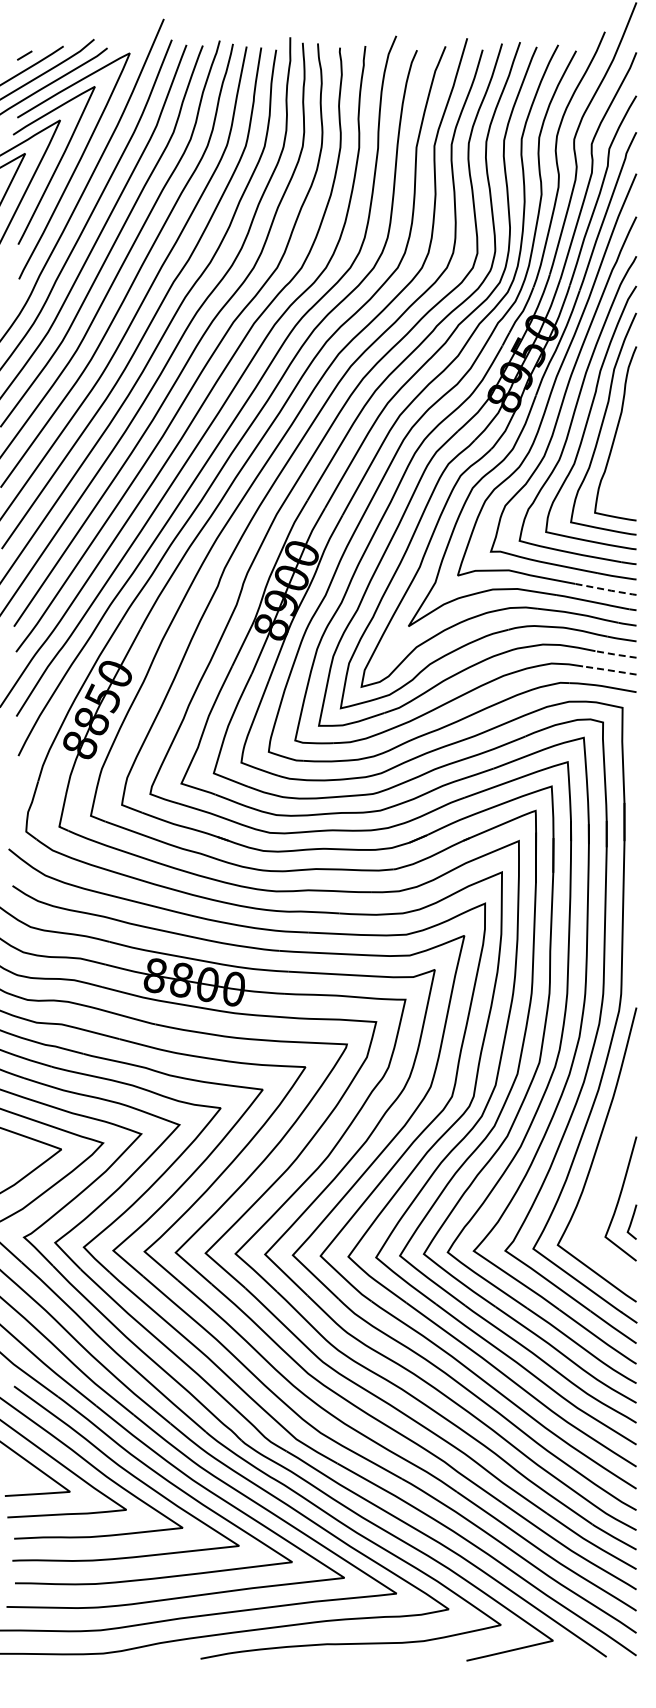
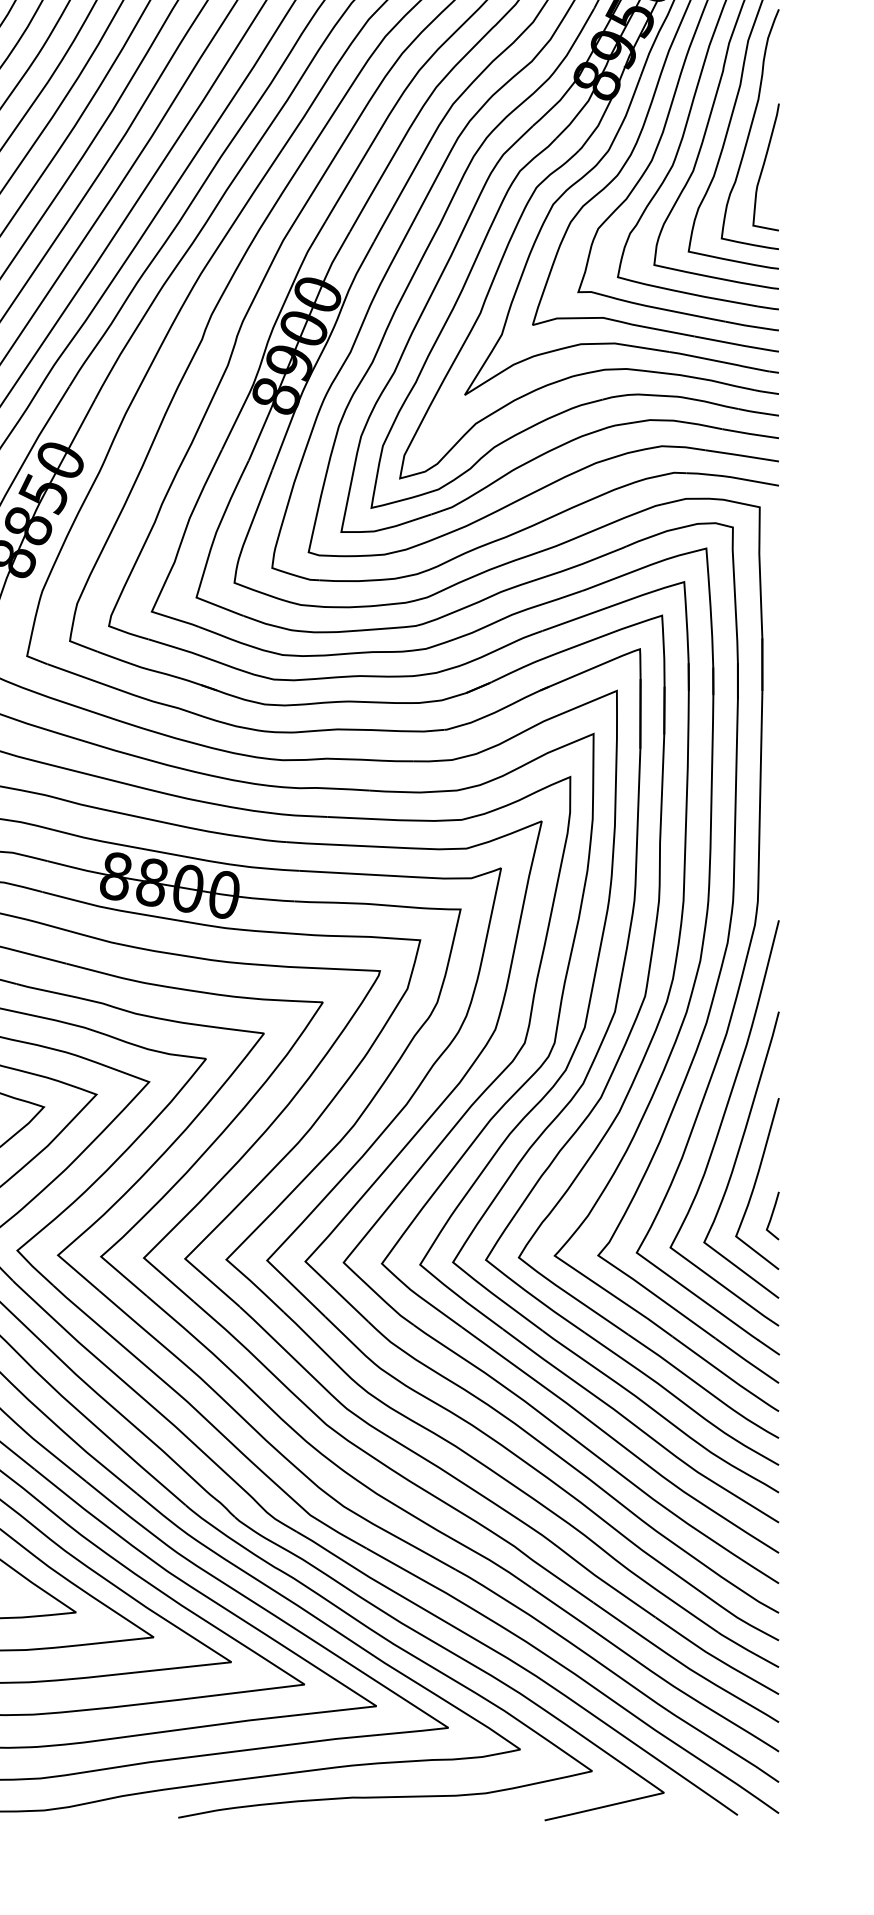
curve: (626, 459) -> (765, 165), added
line: (606, 589) -> (737, 344), dashed -> solid
line: (615, 654) -> (749, 433), dashed -> solid
line: (609, 670) -> (741, 455), dashed -> solid
curve: (607, 1177) -> (738, 1154), added

